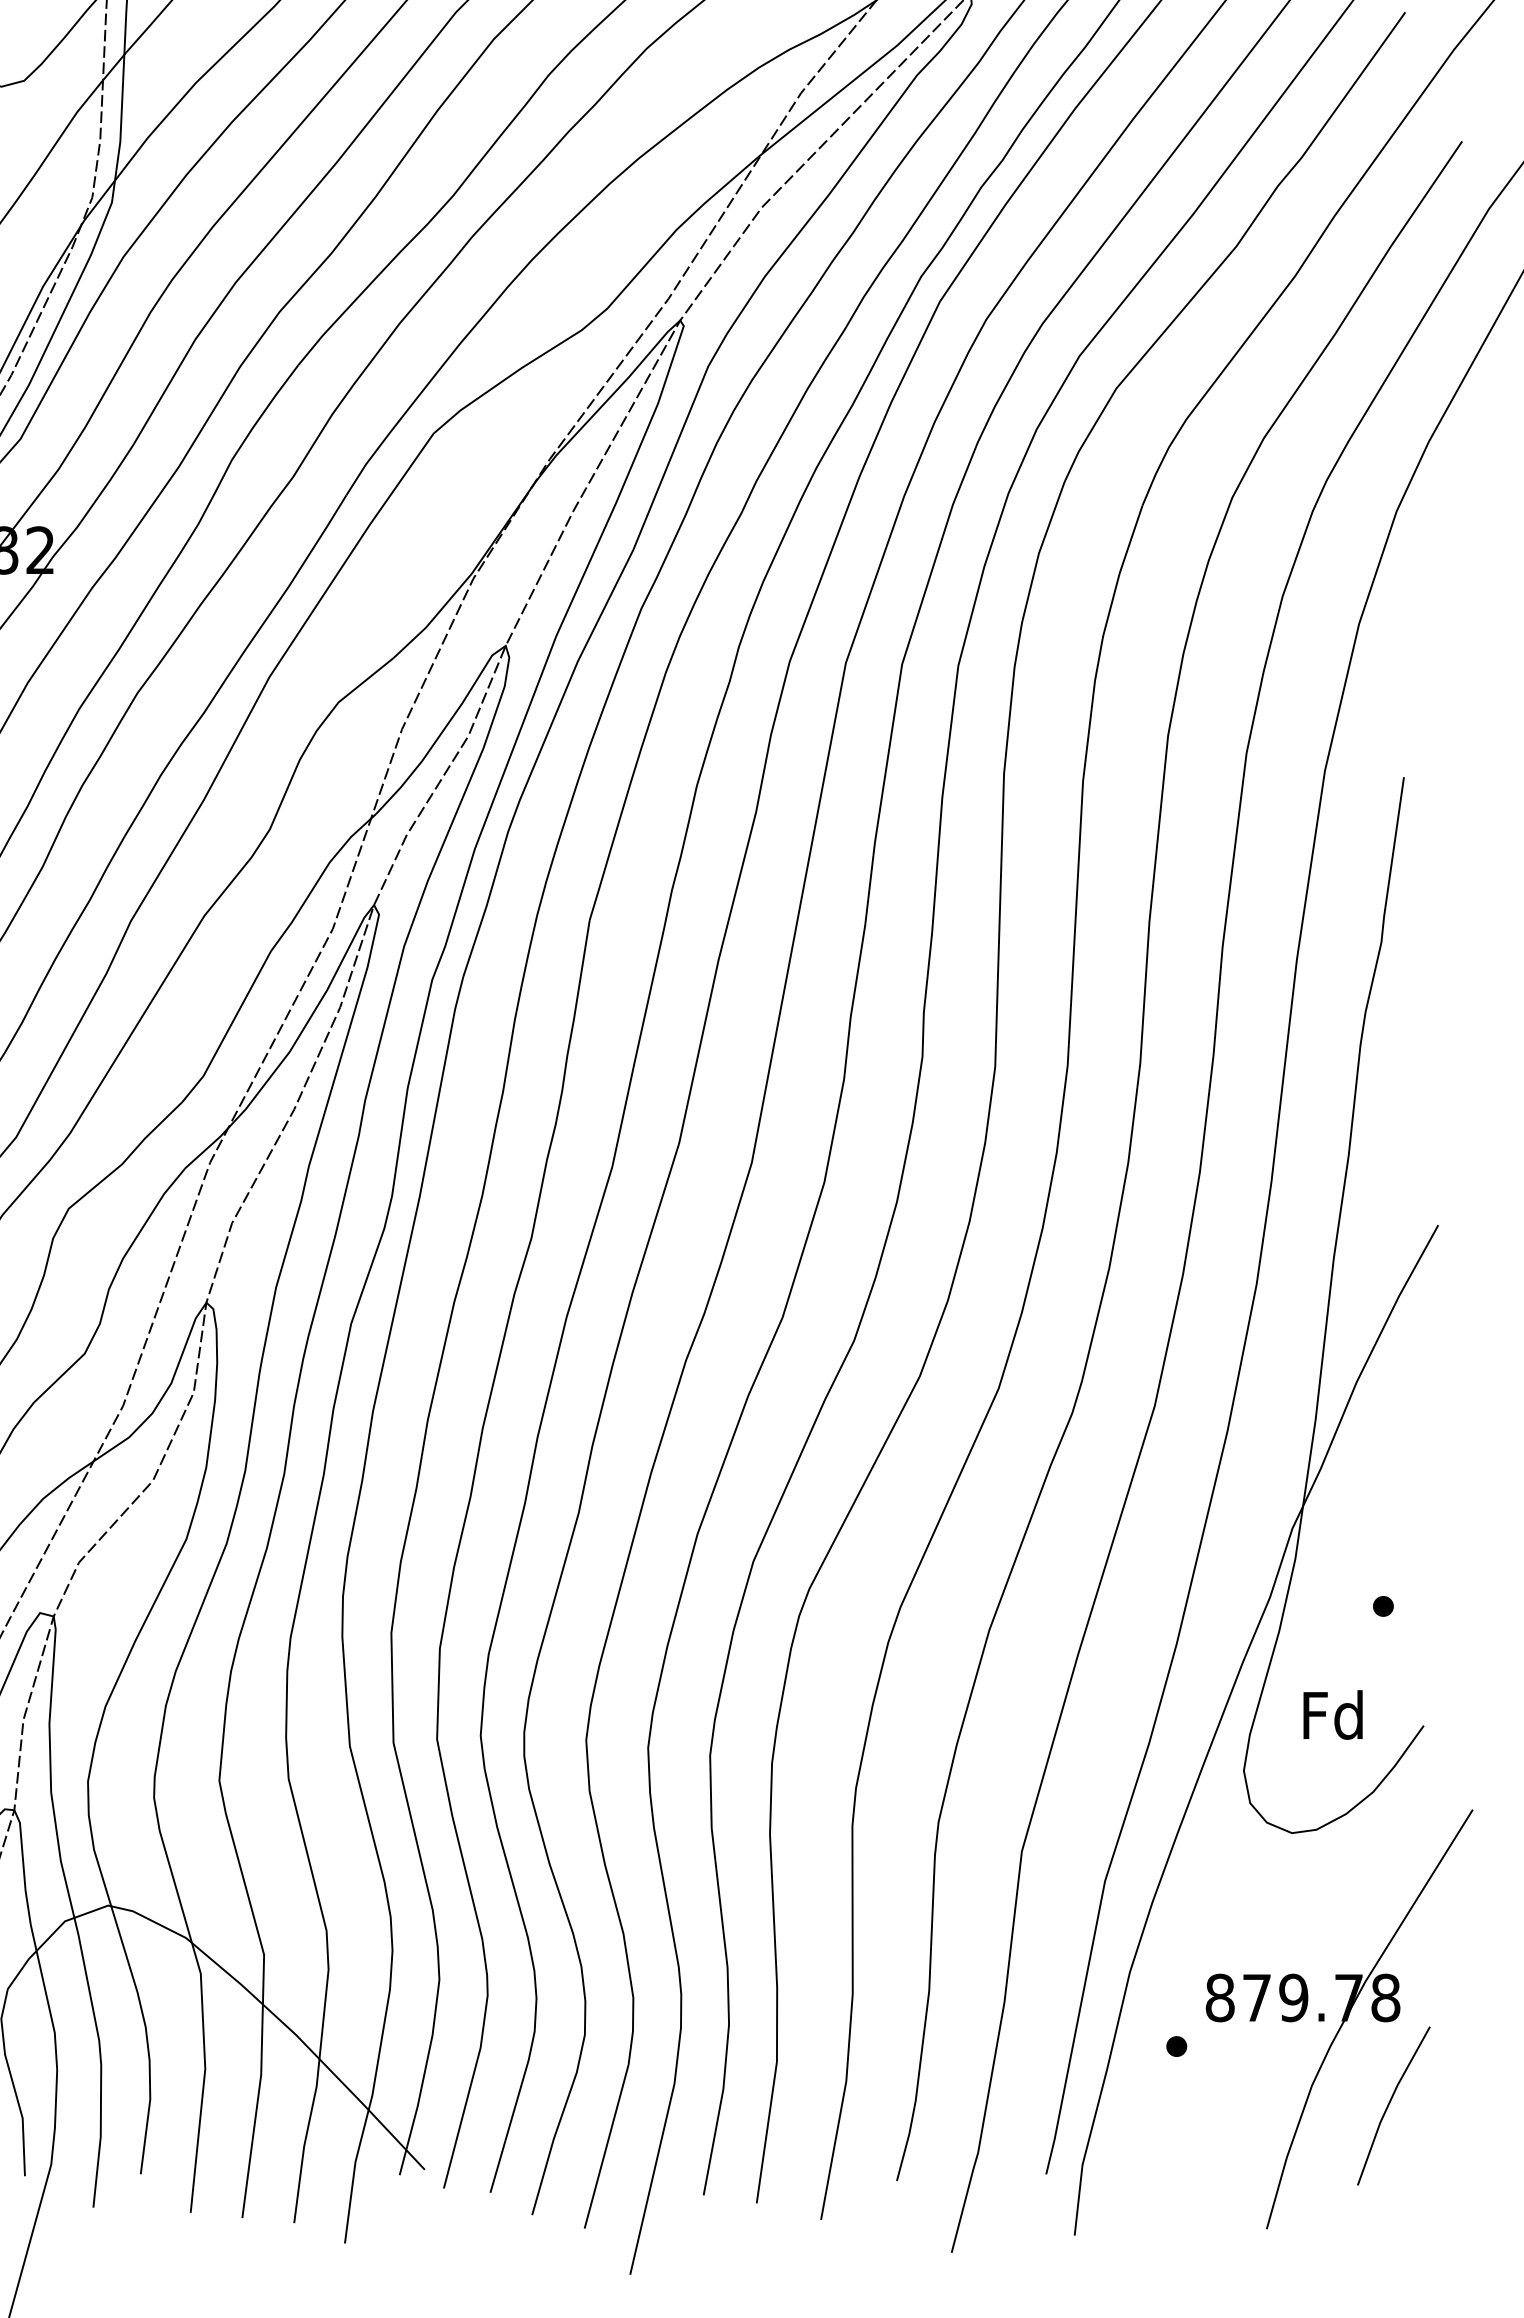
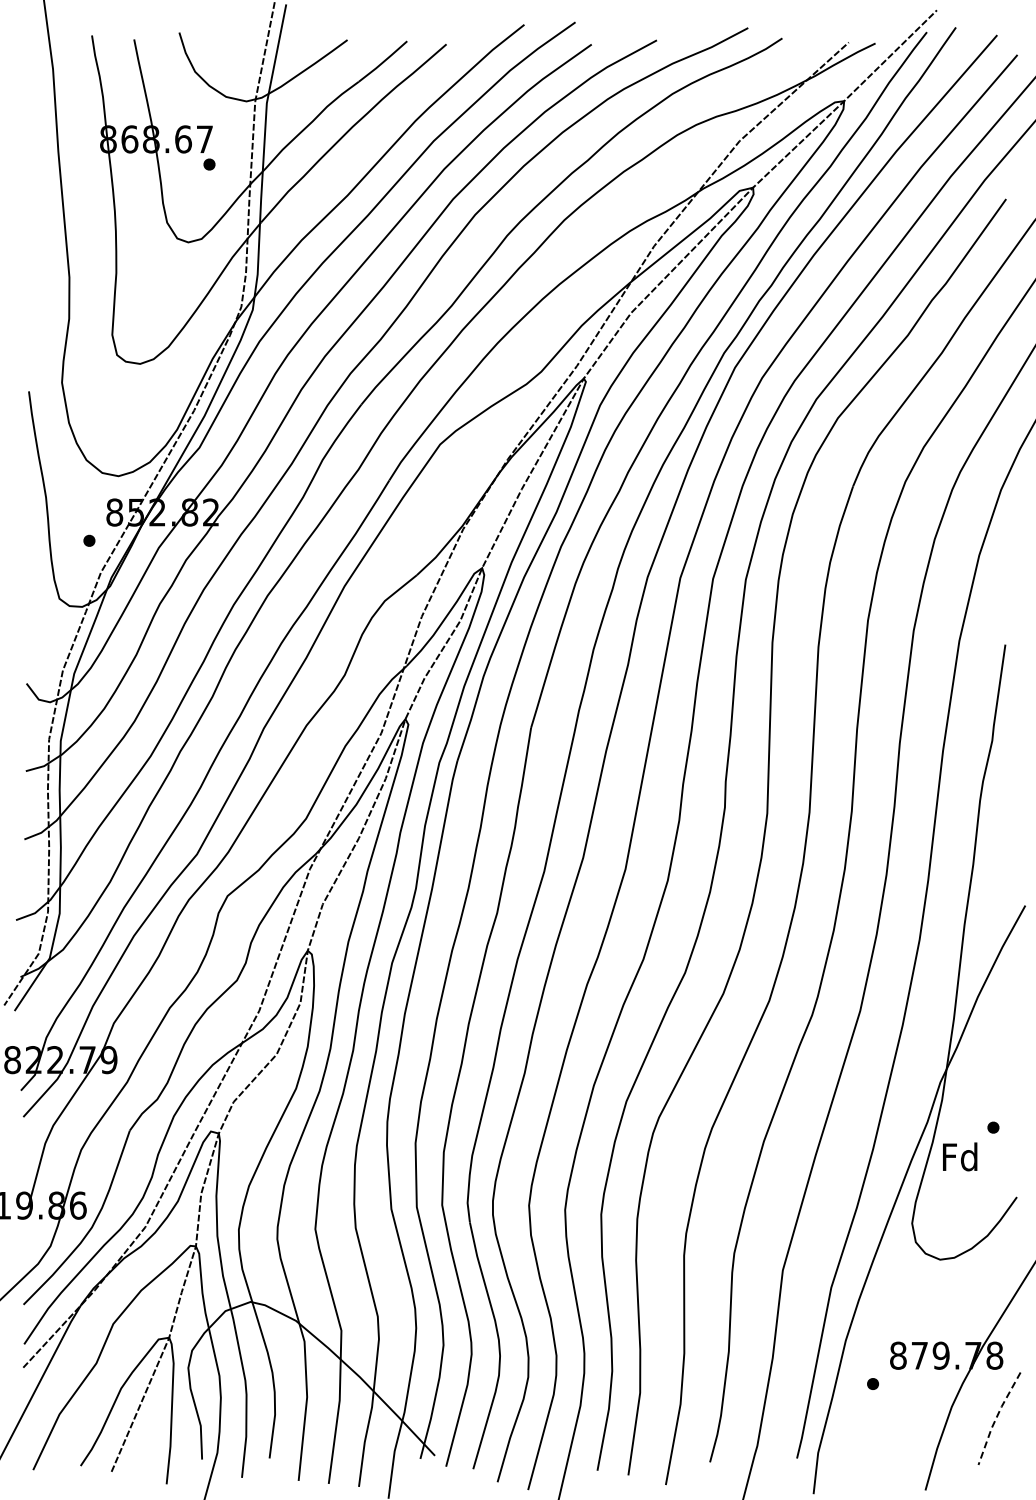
text: (1333, 1714) -> (960, 1156), moved
line: (1388, 2103) -> (996, 1417), solid -> dashed

